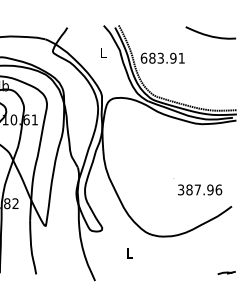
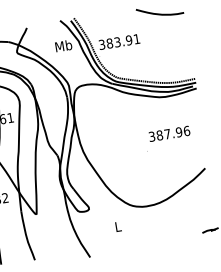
text: (103, 52) -> (63, 45), L -> Mb
text: (143, 57) -> (101, 44), 683.91 -> 383.91
text: (200, 189) -> (169, 133), moved

